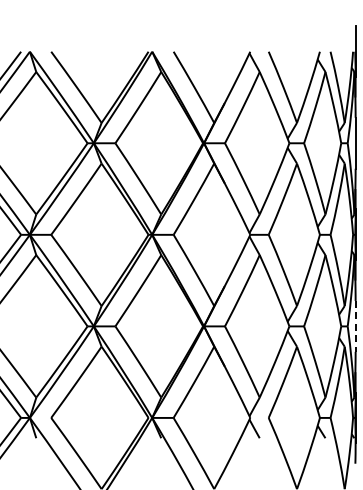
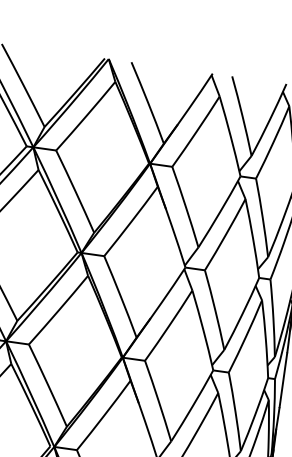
line: (355, 326) -> (283, 380), dashed -> solid

